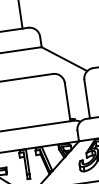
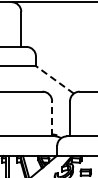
line: (63, 58) -> (54, 79), solid -> dashed
line: (67, 101) -> (52, 118), solid -> dashed

